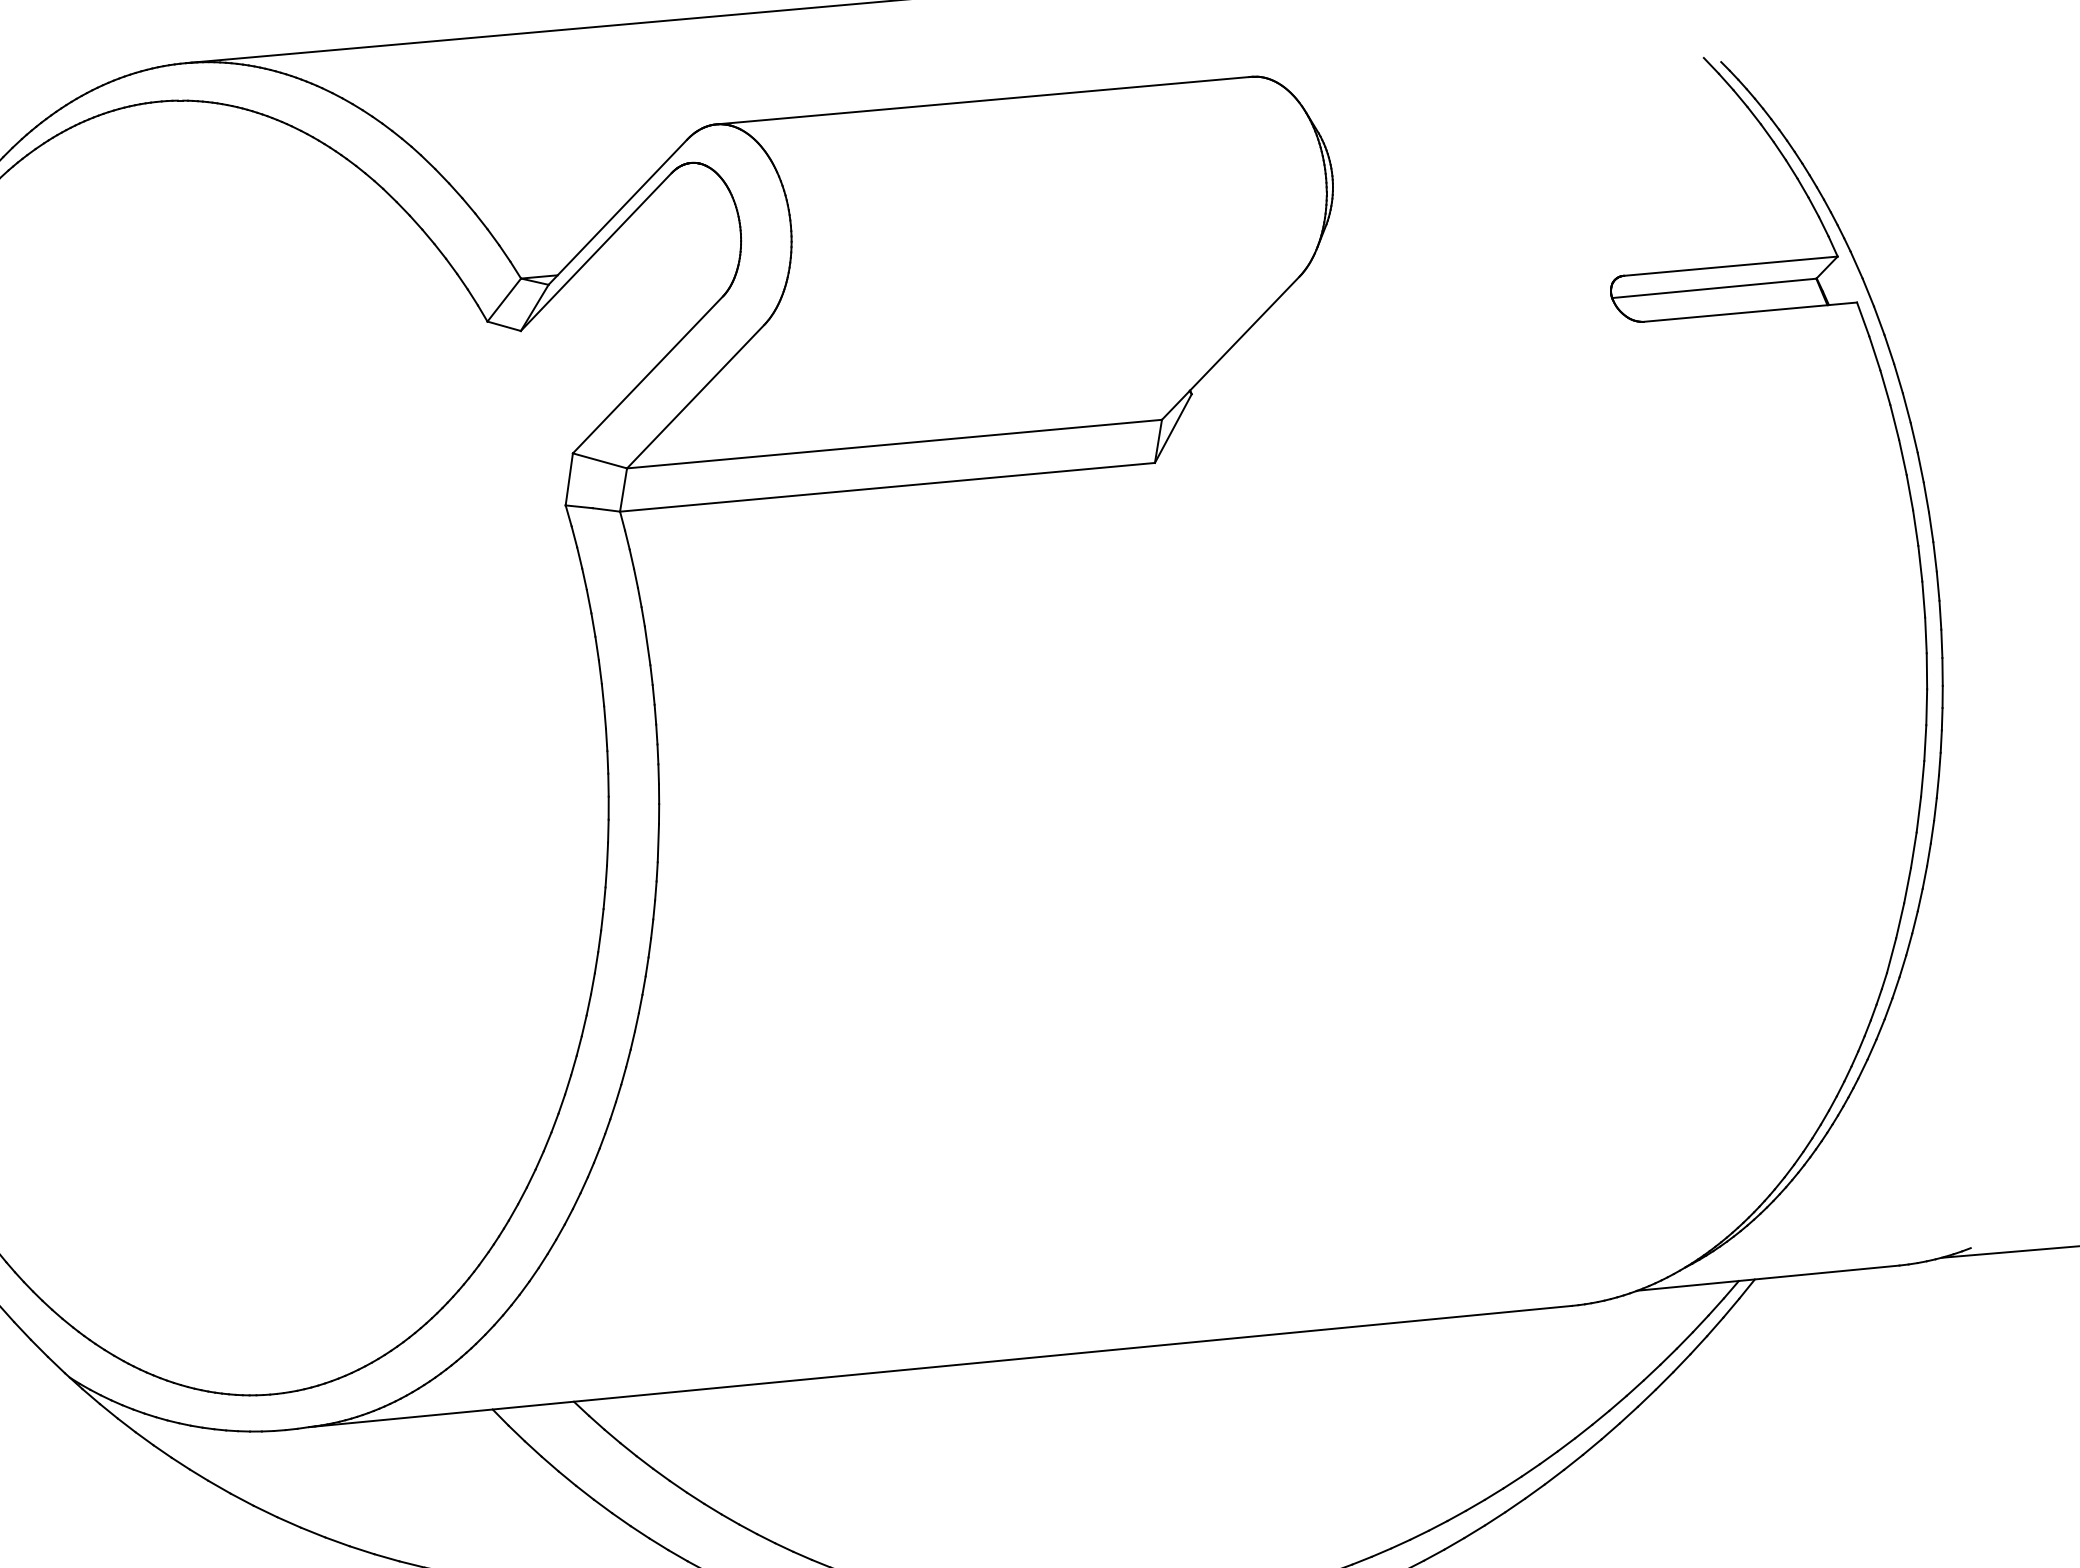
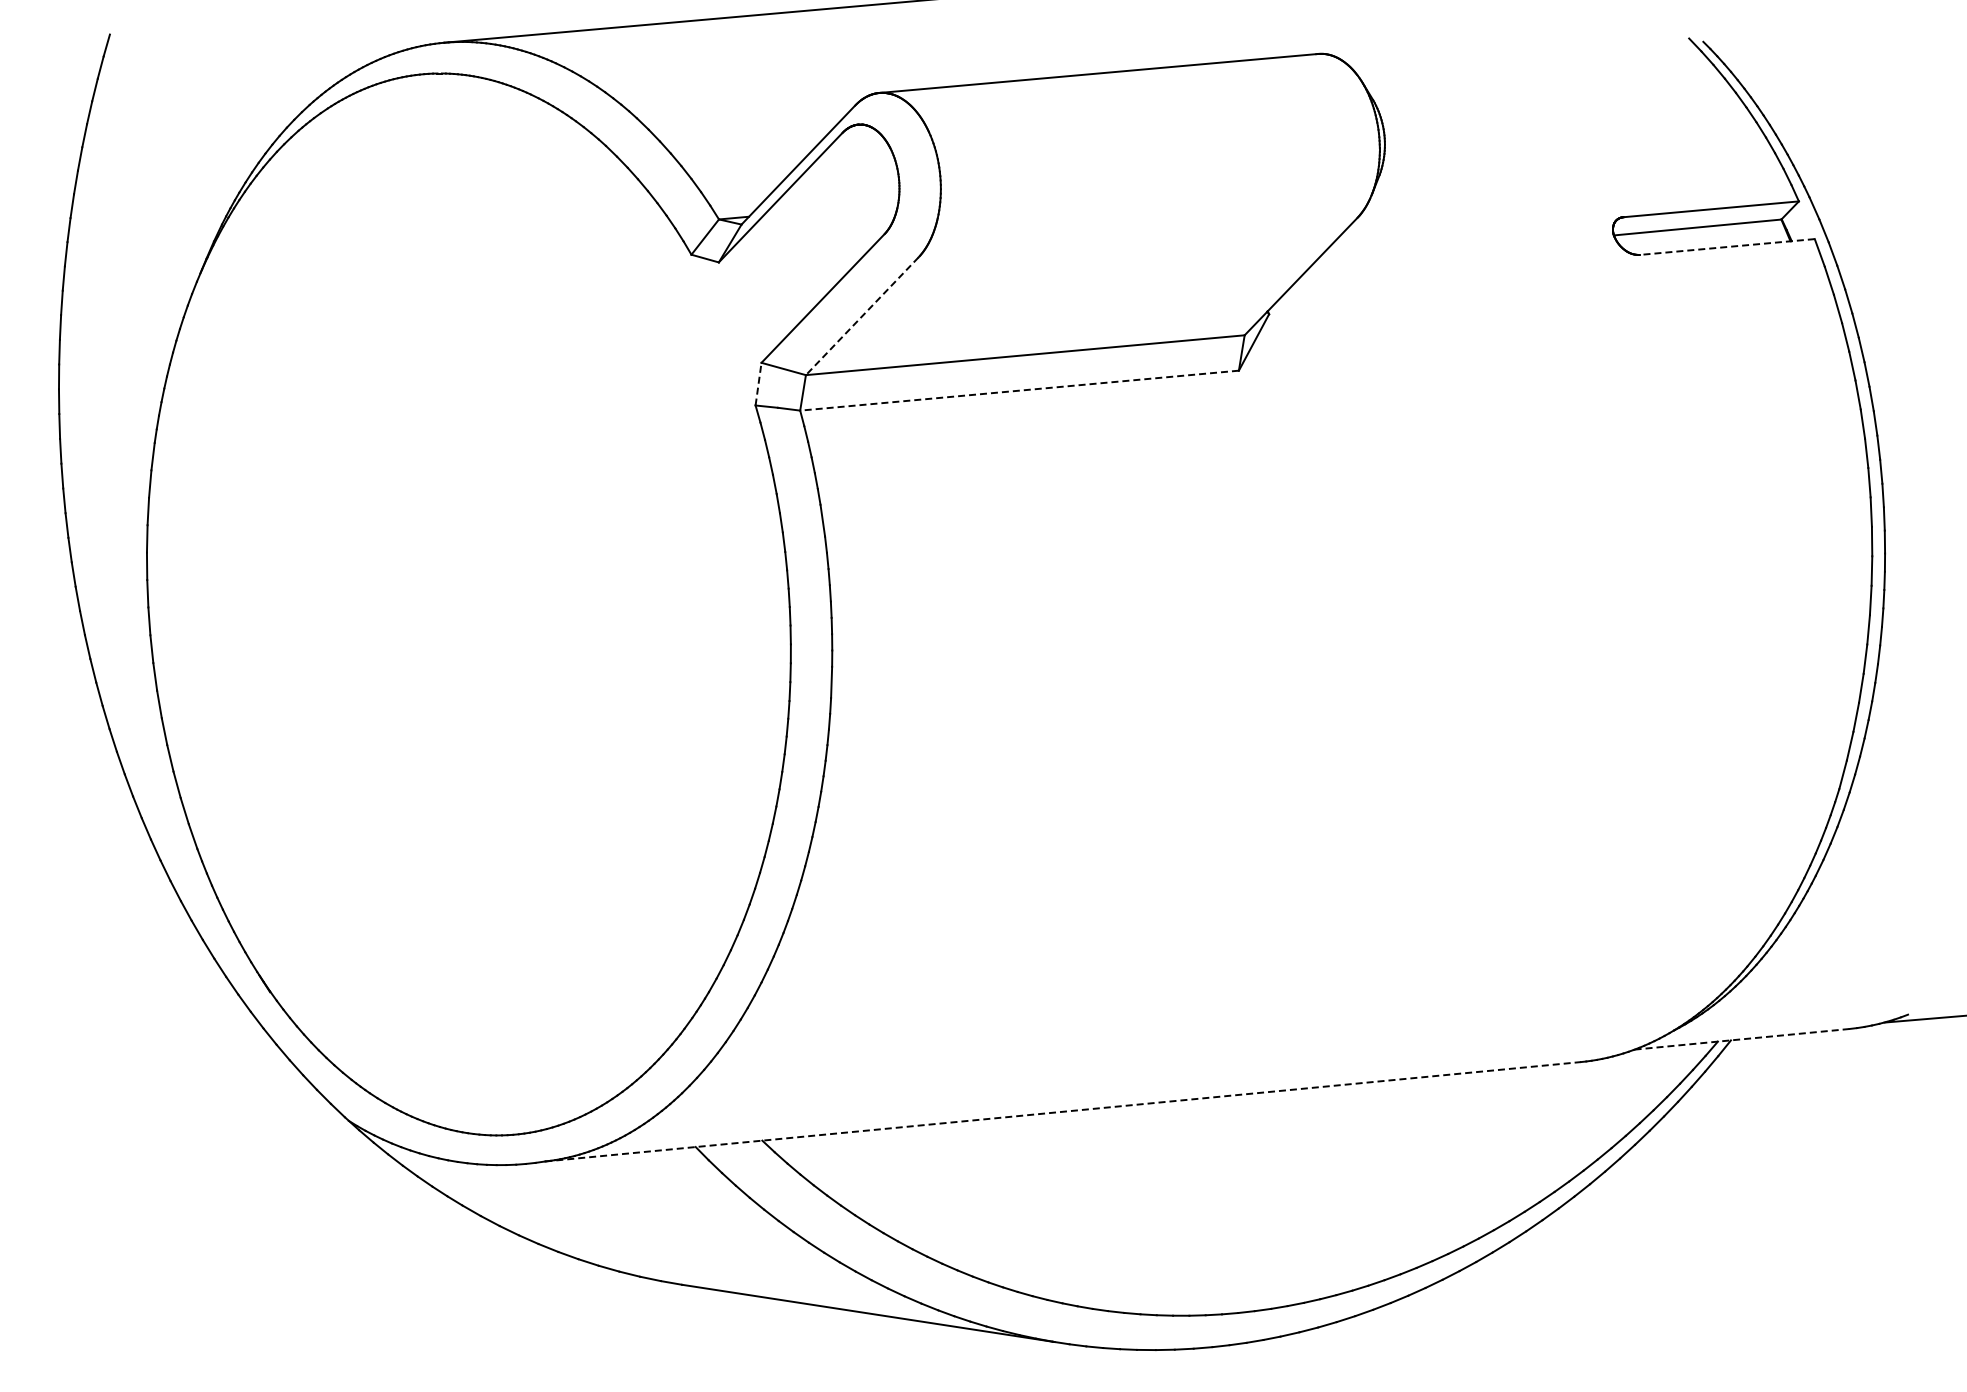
line: (1750, 312) -> (1727, 247), solid -> dashed
line: (694, 396) -> (861, 316), solid -> dashed
line: (569, 479) -> (758, 384), solid -> dashed
line: (887, 487) -> (1019, 390), solid -> dashed
line: (1768, 1278) -> (1742, 1039), solid -> dashed
line: (941, 1366) -> (1063, 1111), solid -> dashed

